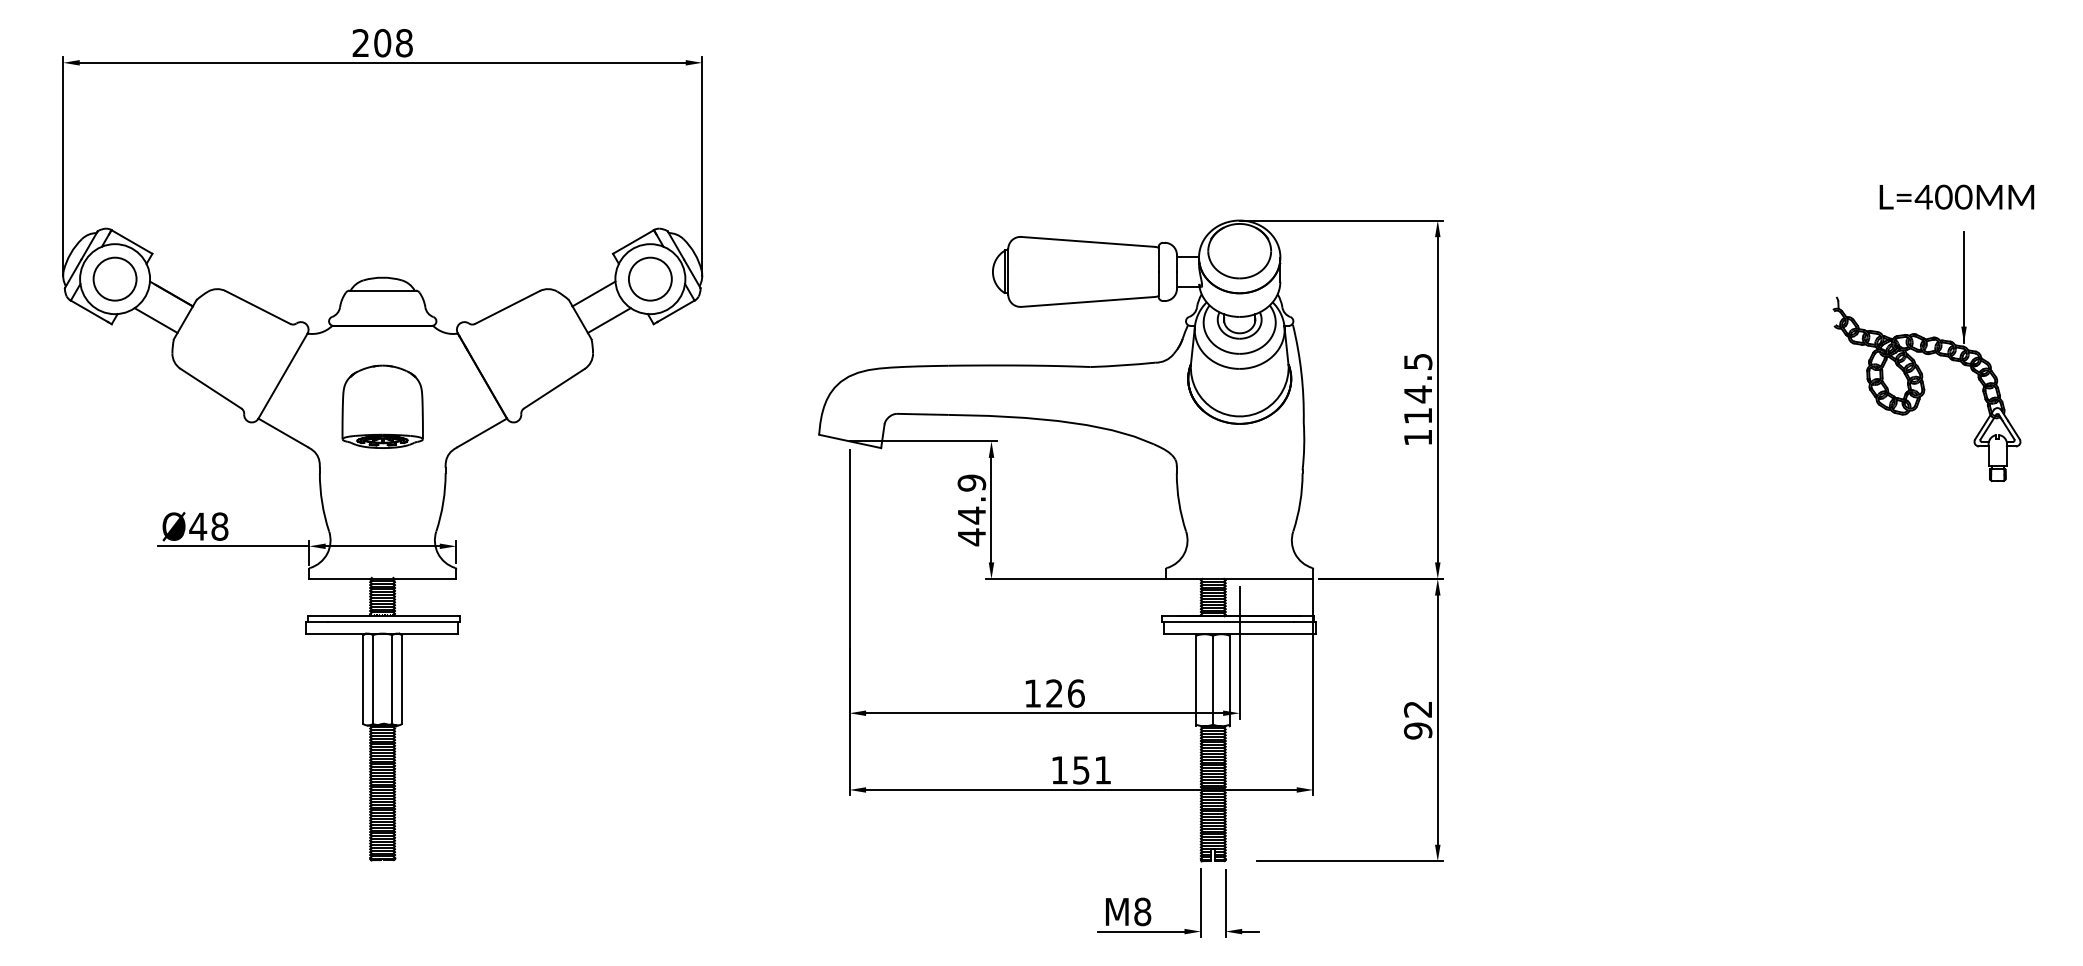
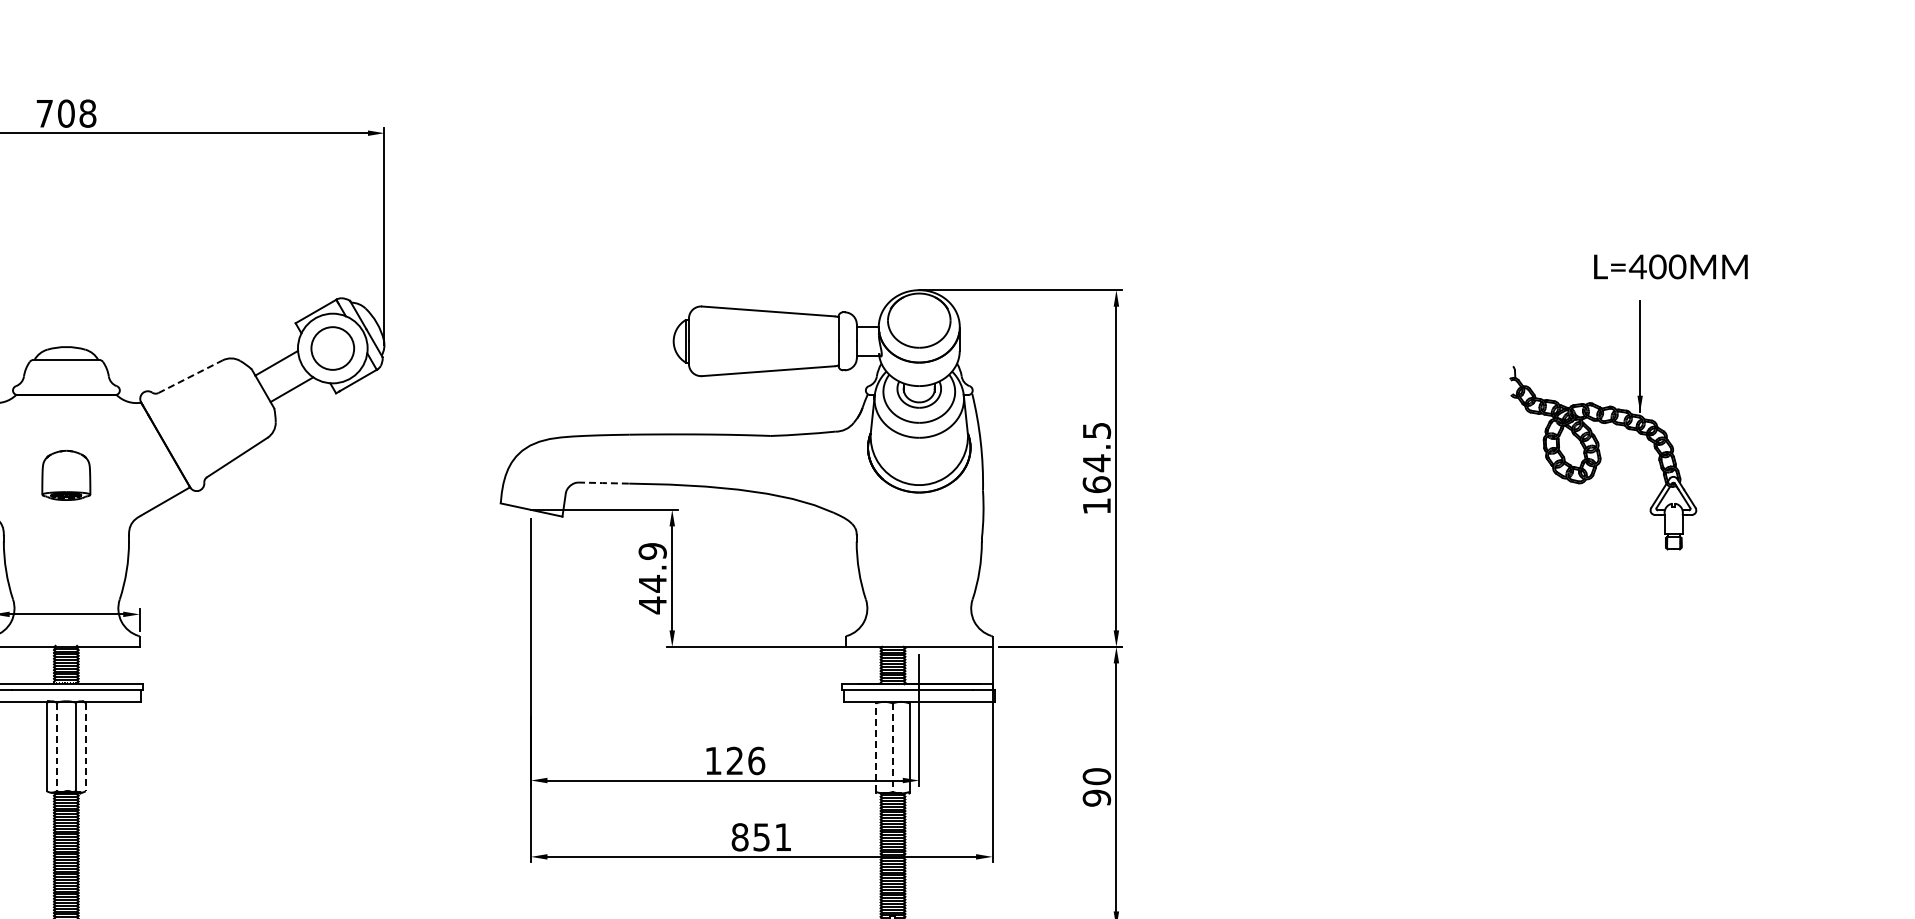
text: (360, 42) -> (44, 112), 208 -> 708
text: (1956, 196) -> (1670, 266), moved
line: (507, 307) -> (190, 376), solid -> dashed
part: (382, 406) -> (66, 475), size x0.6
line: (922, 414) -> (603, 483), solid -> dashed
text: (1417, 415) -> (1096, 484), 114.5 -> 164.5
line: (1196, 678) -> (876, 745), solid -> dashed
line: (372, 680) -> (56, 747), solid -> dashed
line: (402, 680) -> (86, 747), solid -> dashed
line: (1213, 680) -> (893, 747), solid -> dashed
text: (1418, 708) -> (1097, 775), 92 -> 90
text: (1059, 770) -> (739, 837), 151 -> 851

